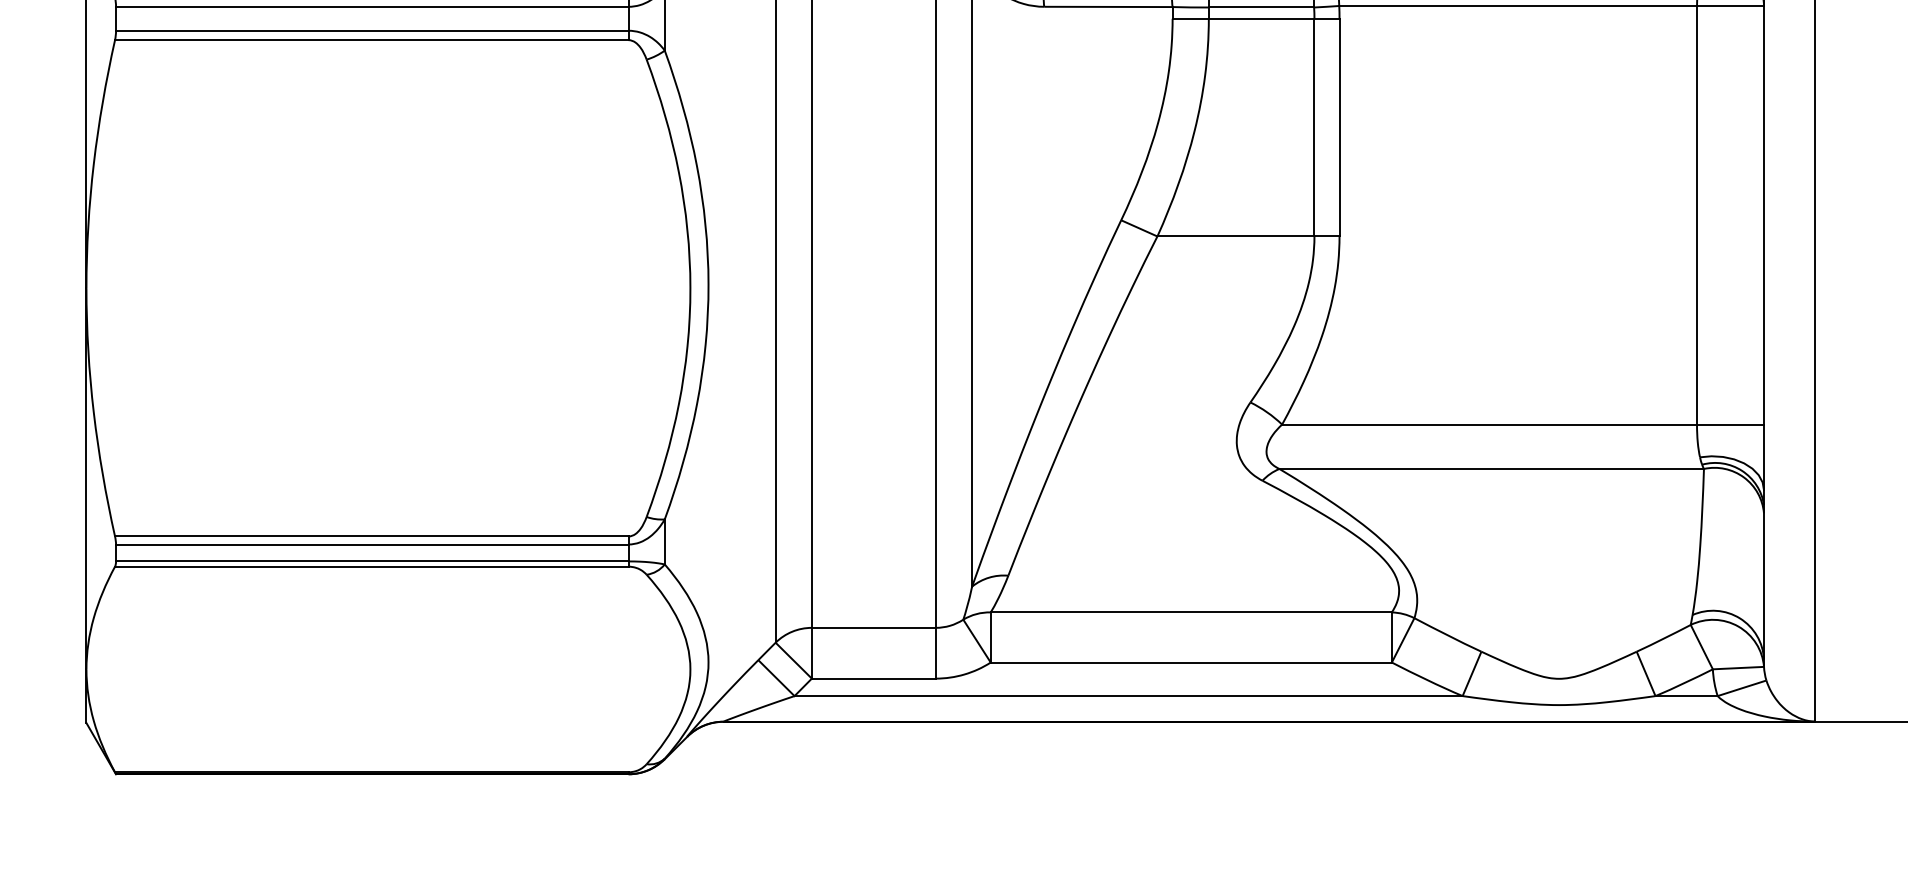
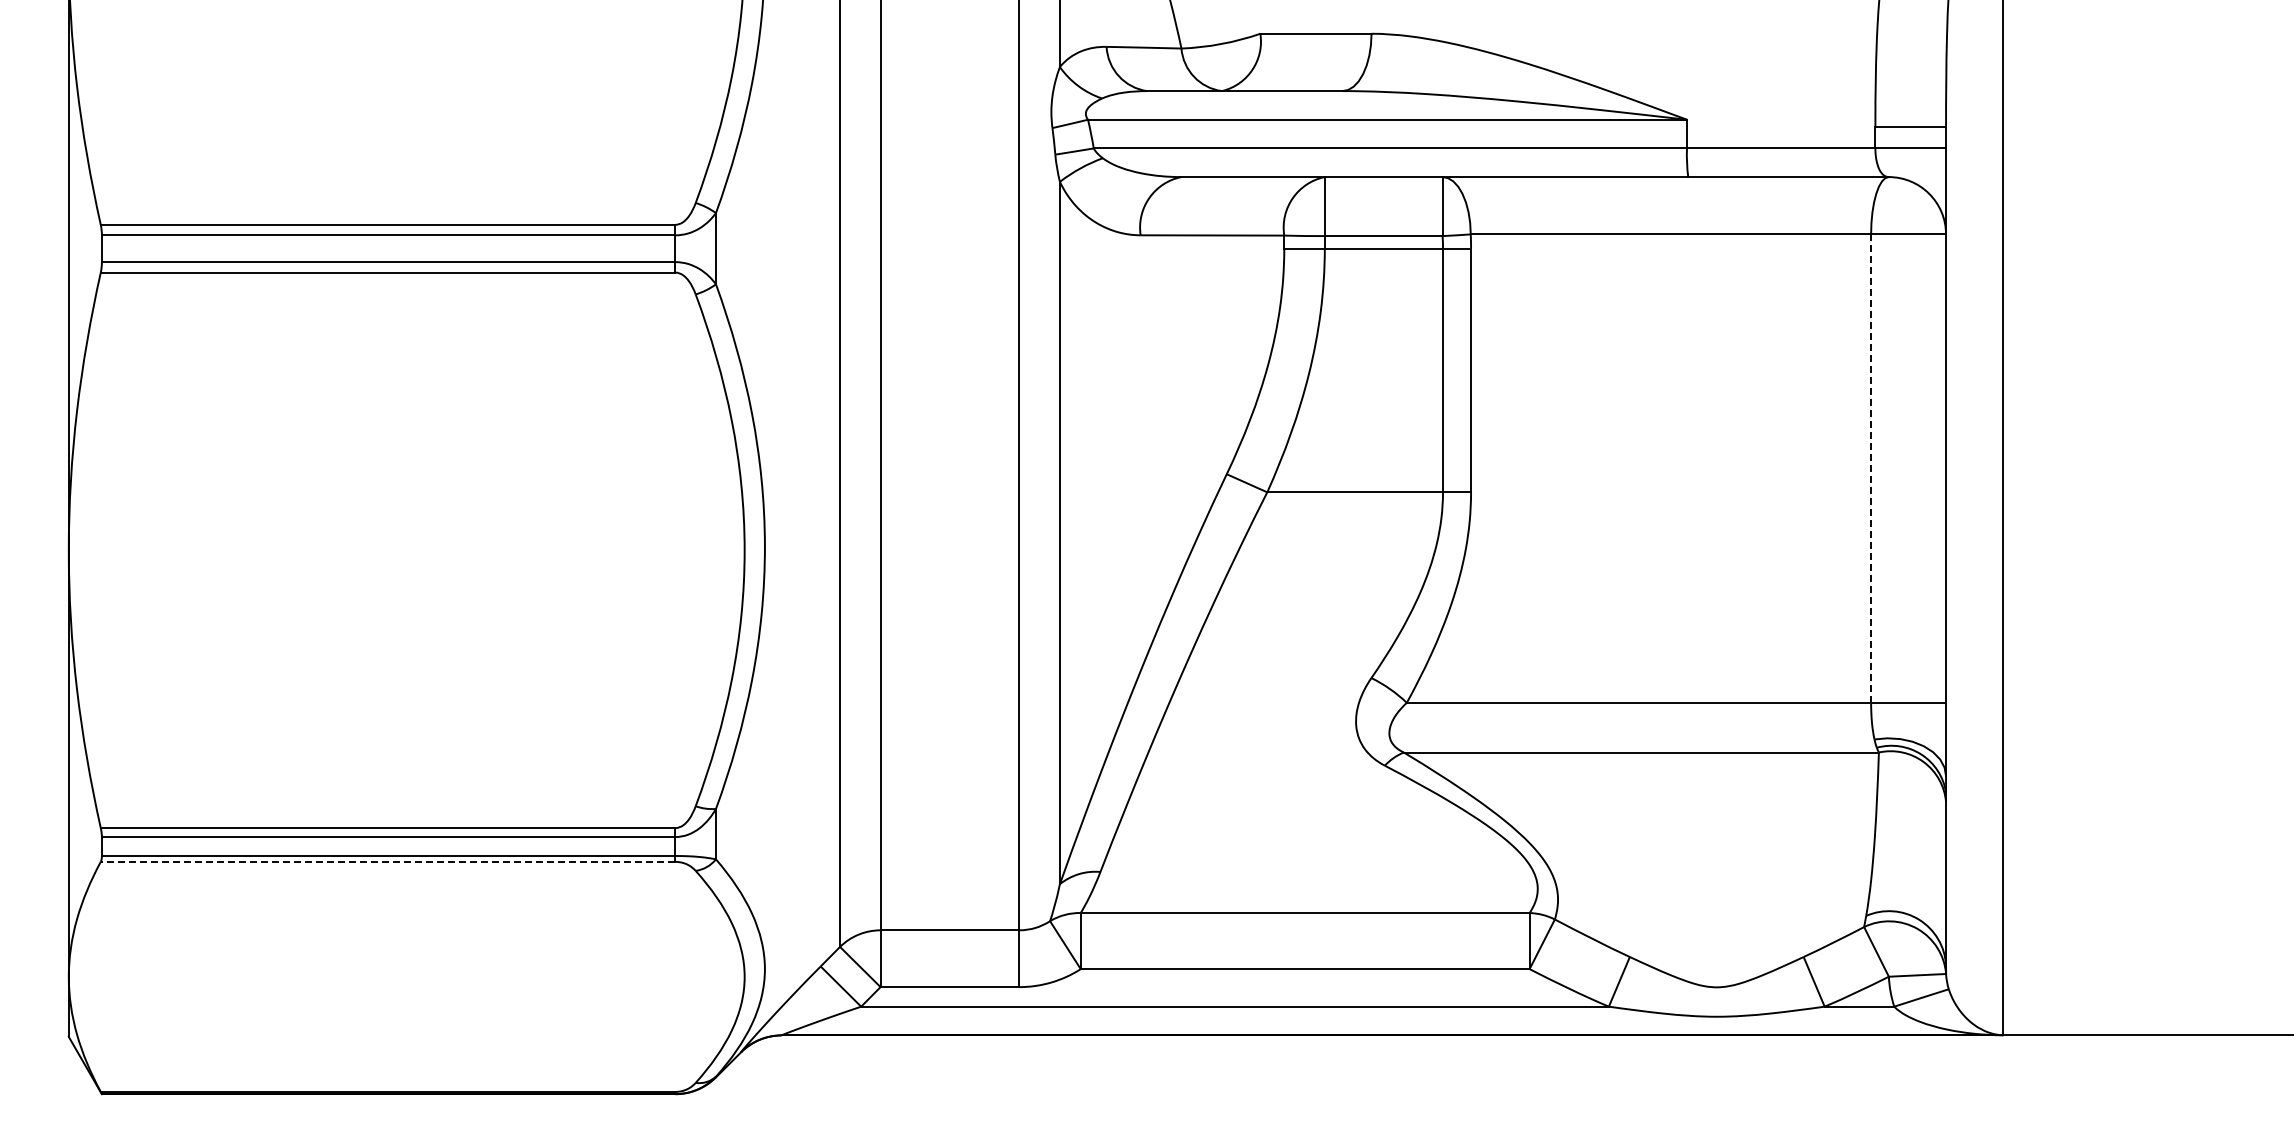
line: (1697, 215) -> (1871, 468), solid -> dashed
line: (371, 566) -> (387, 861), solid -> dashed

